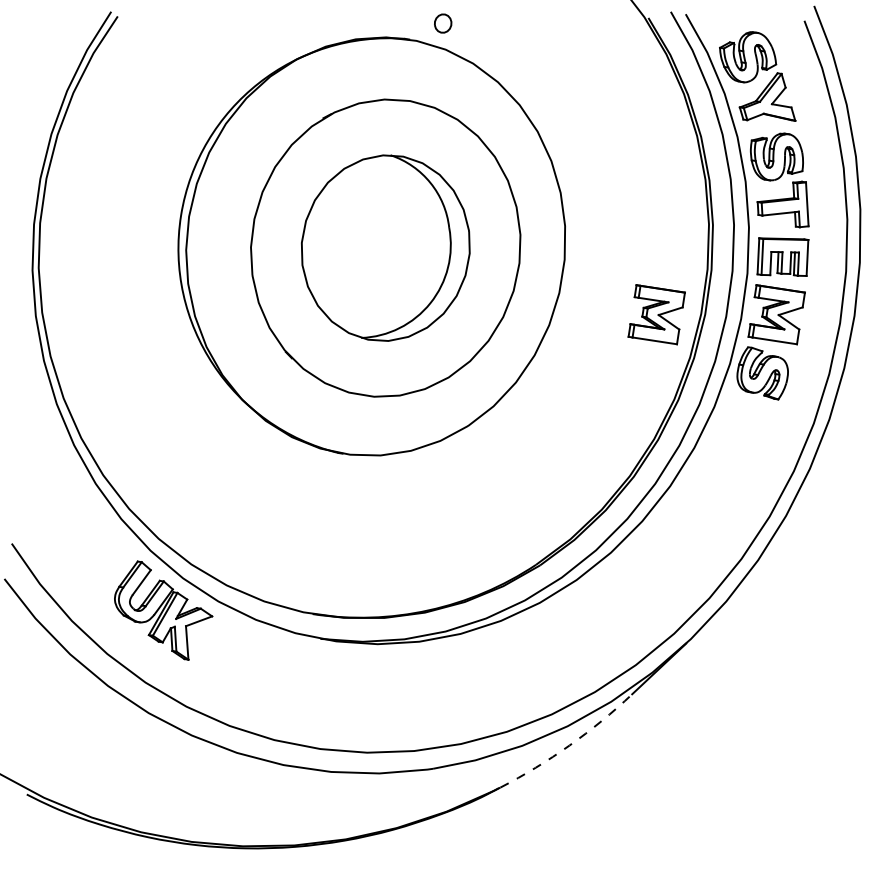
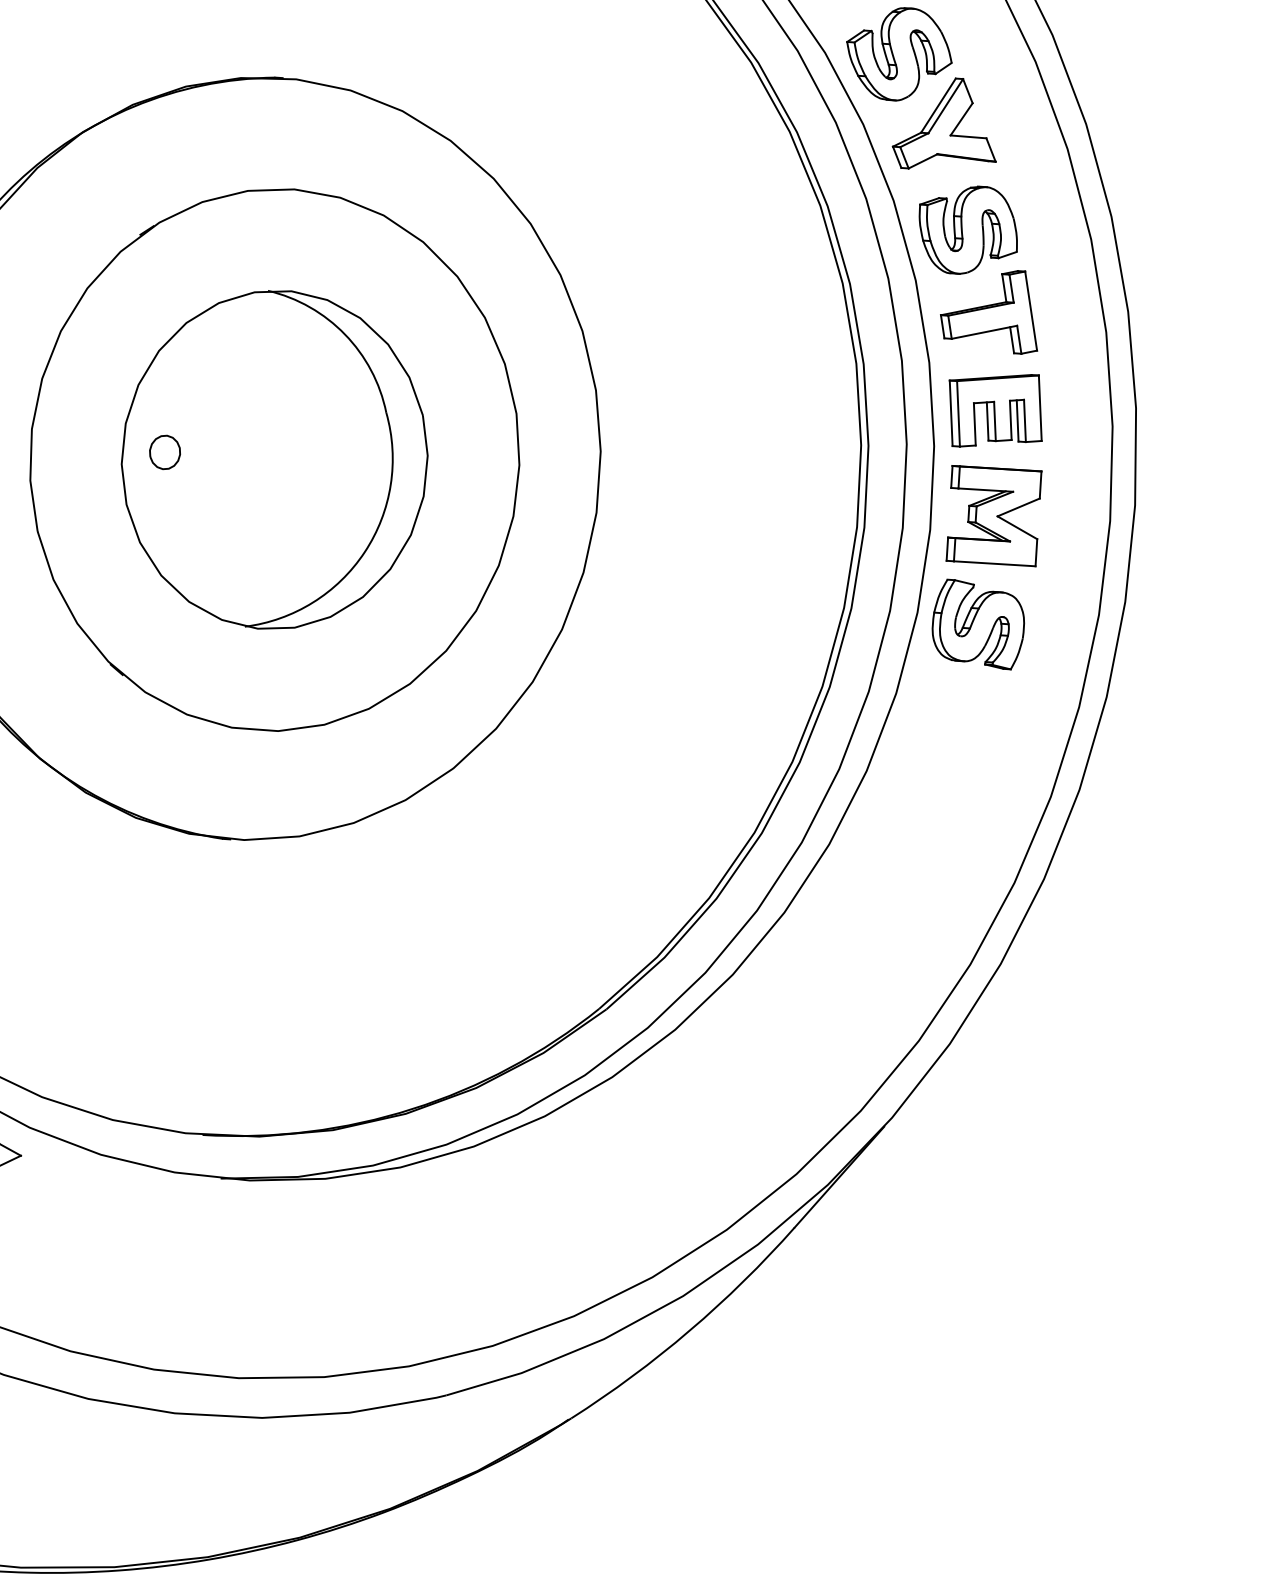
part: (443, 23) -> (165, 452), moved
part: (656, 314) -> (776, 535), removed
arc: (569, 745) -> (689, 1330), dashed -> solid

